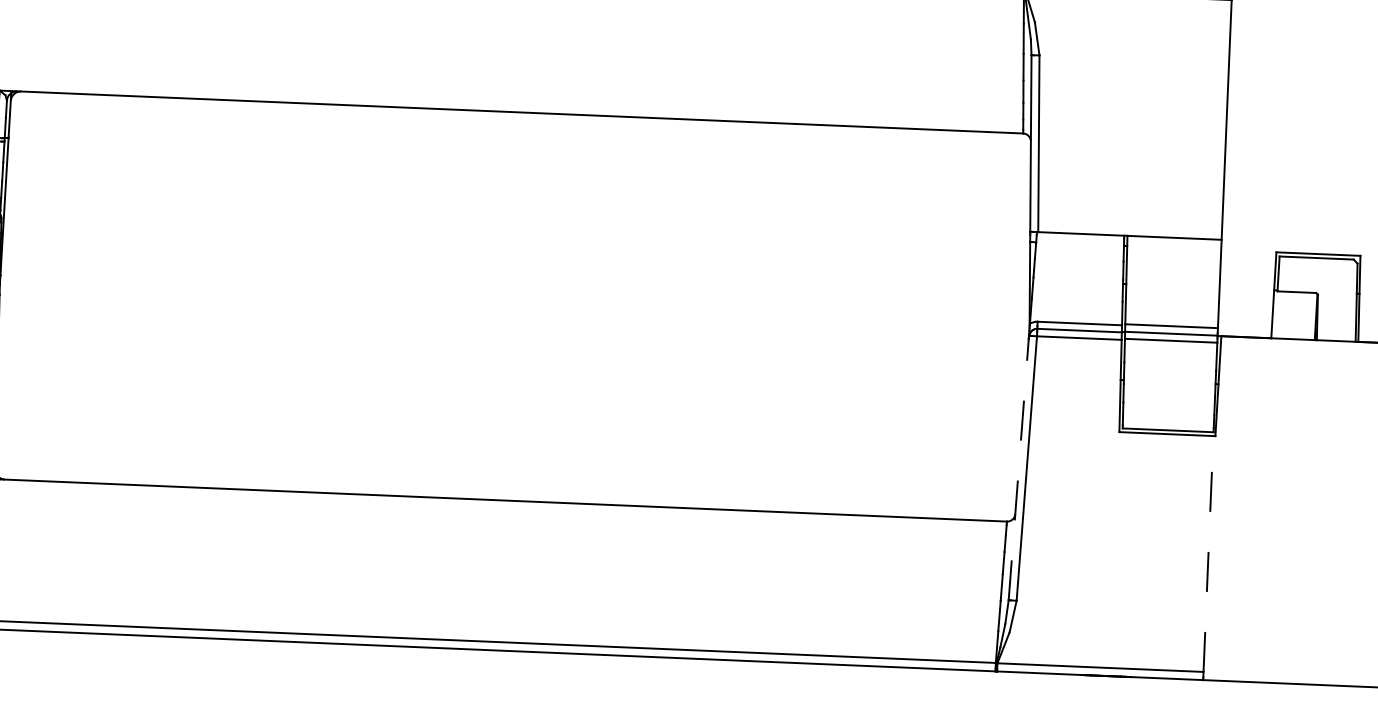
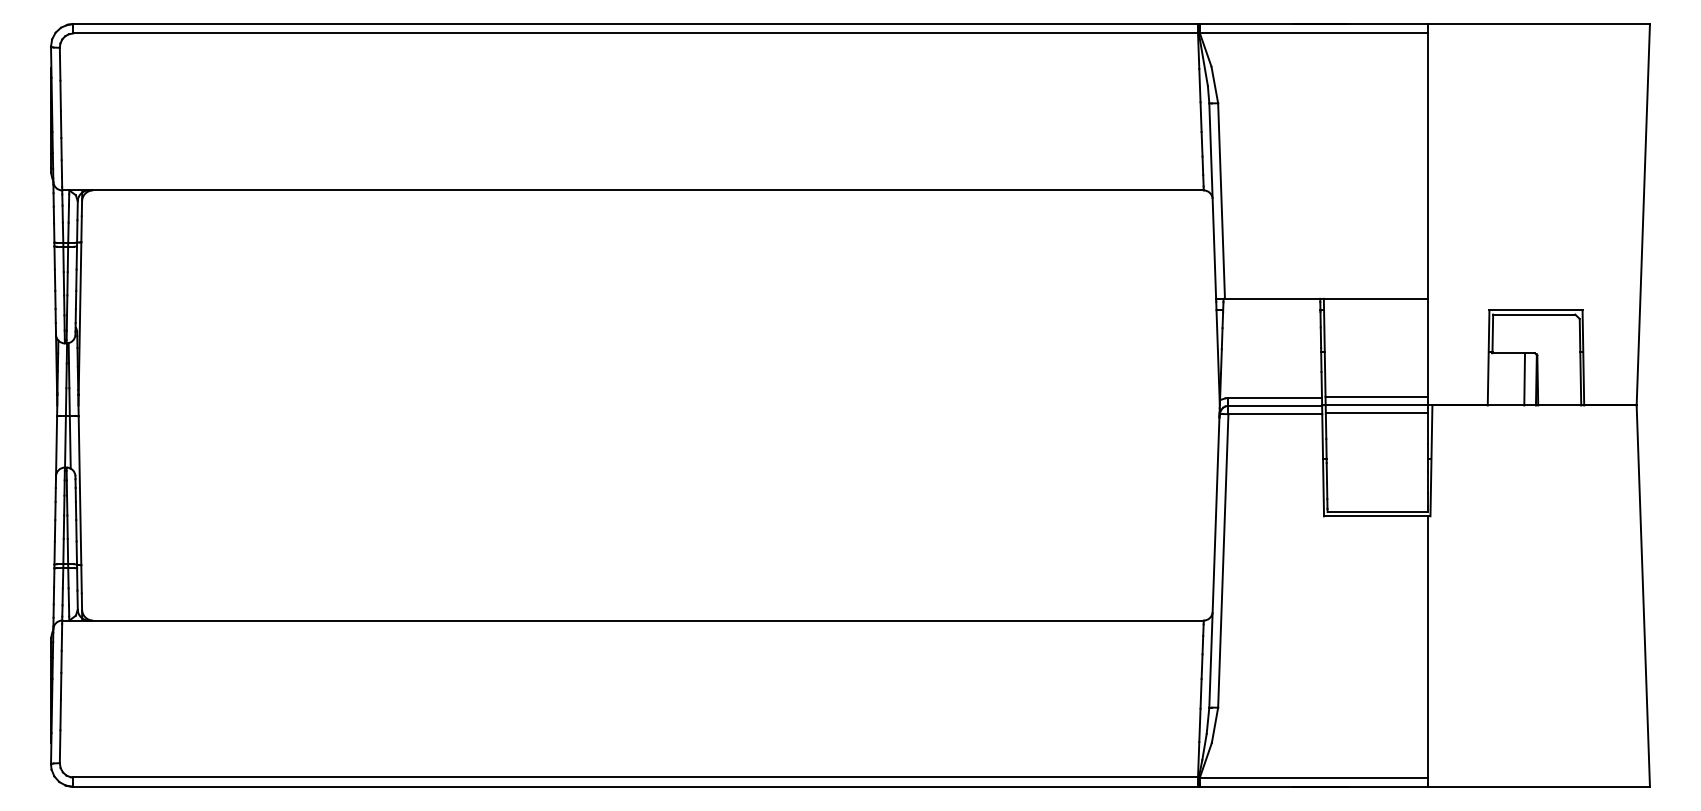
line: (1305, 316) -> (1524, 379), added
line: (1018, 469) -> (1214, 562), dashed -> solid
line: (1208, 554) -> (1428, 647), dashed -> solid

